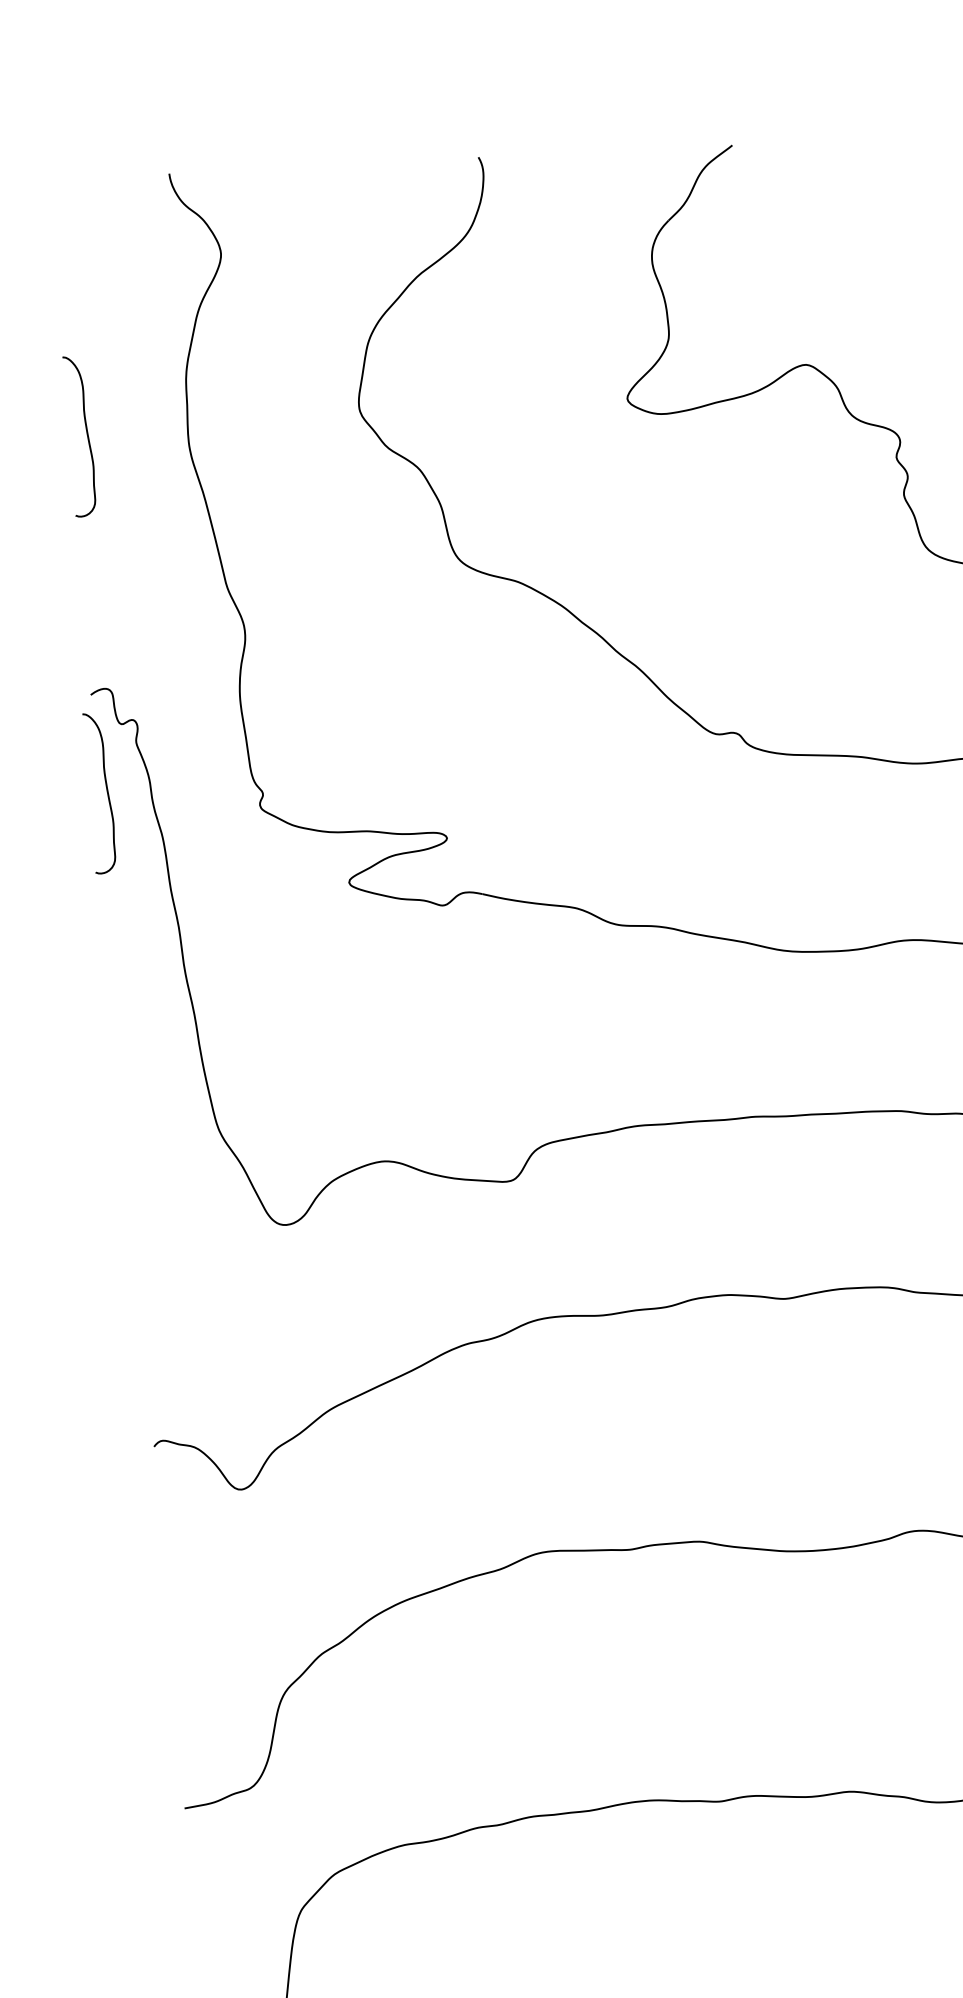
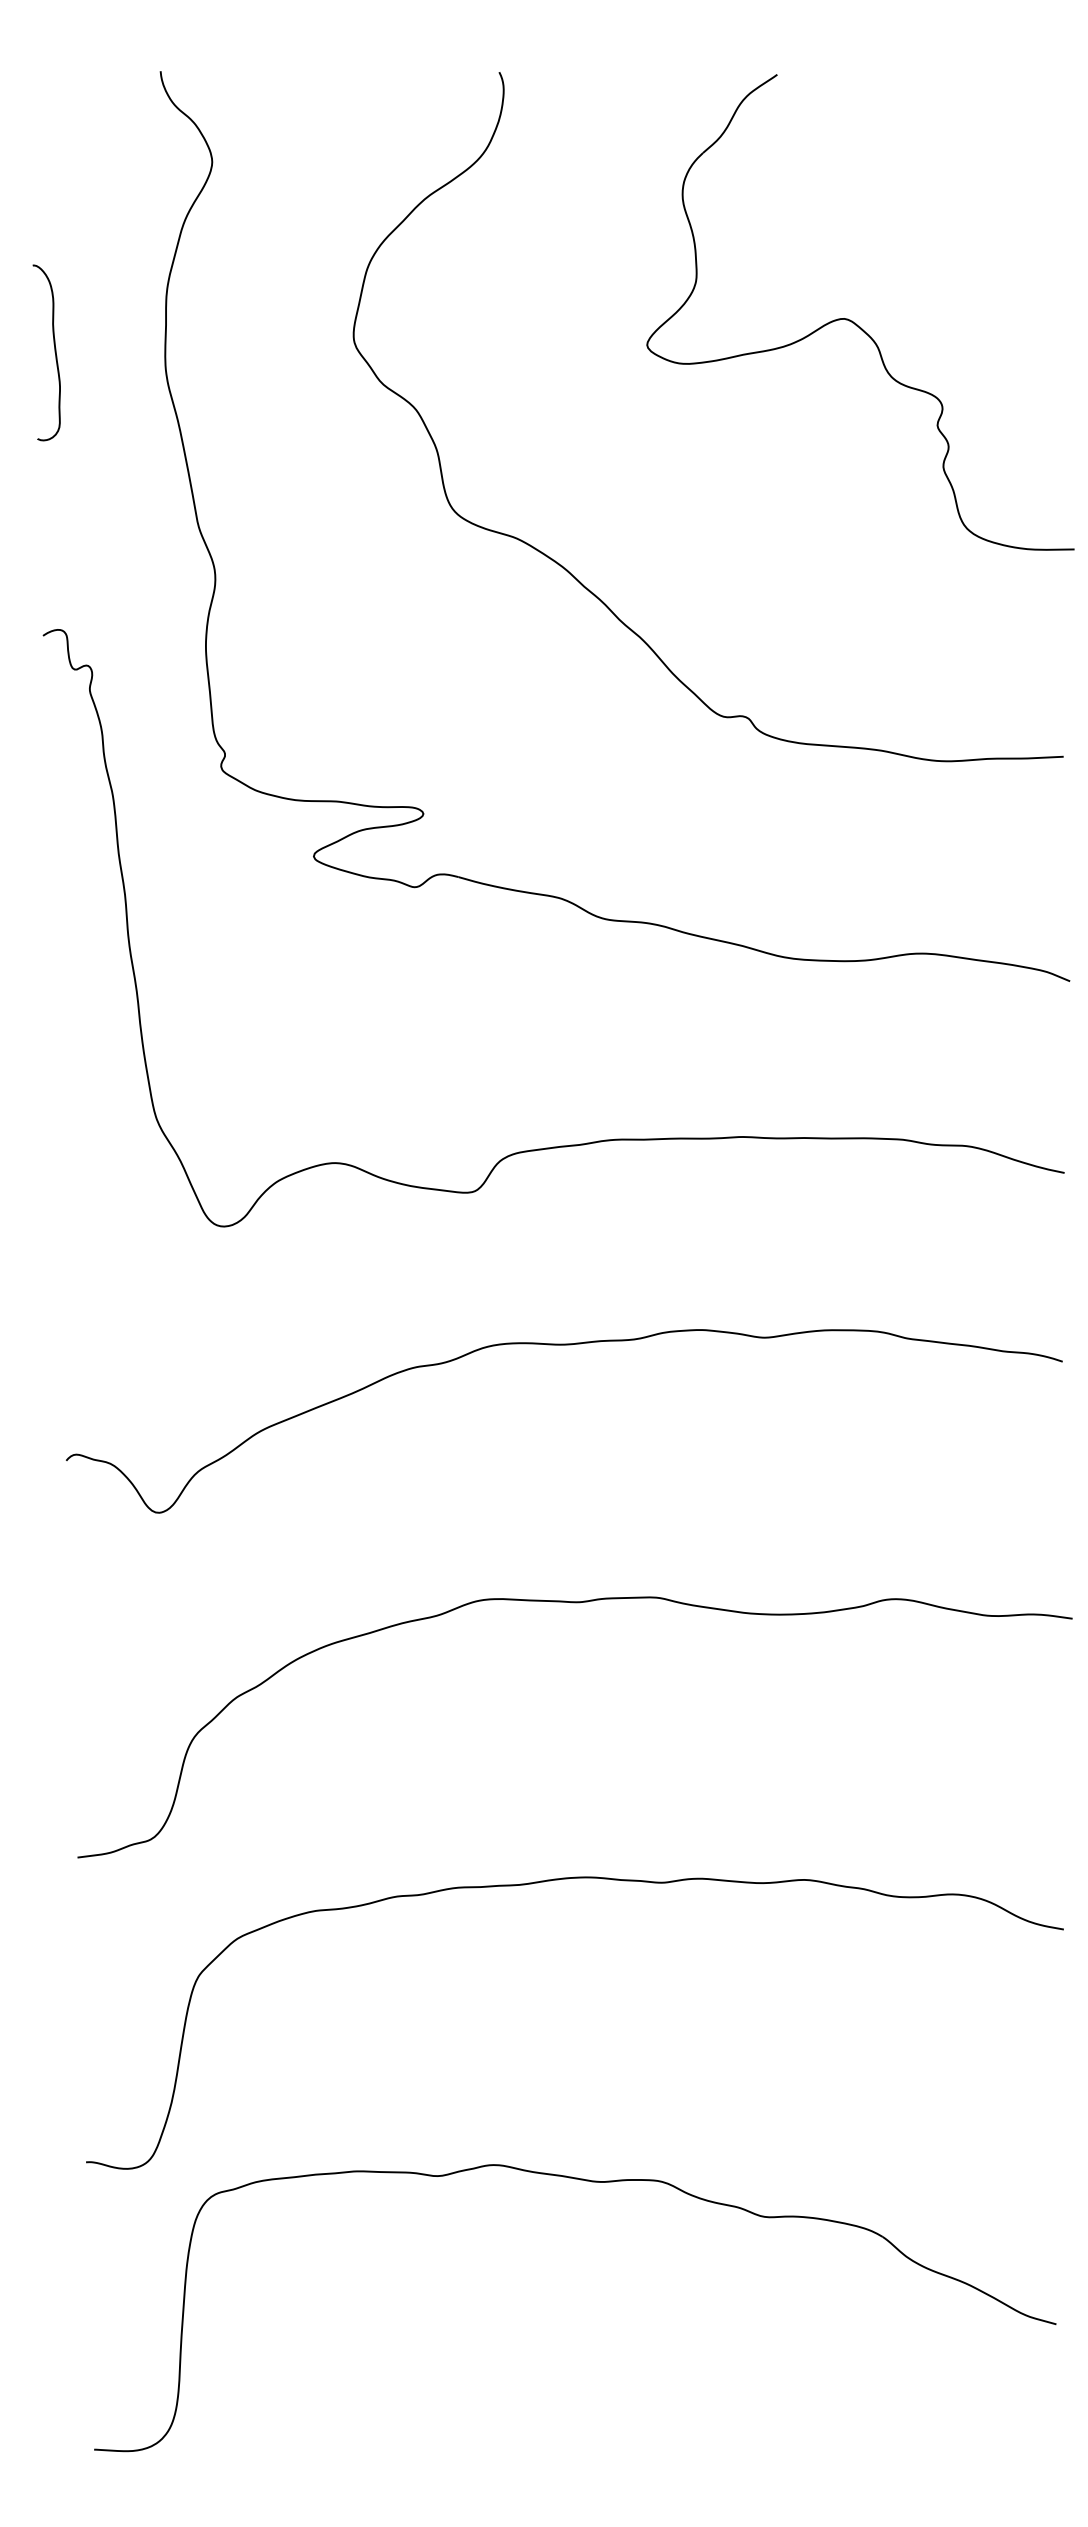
curve: (106, 792) -> (54, 743), removed

